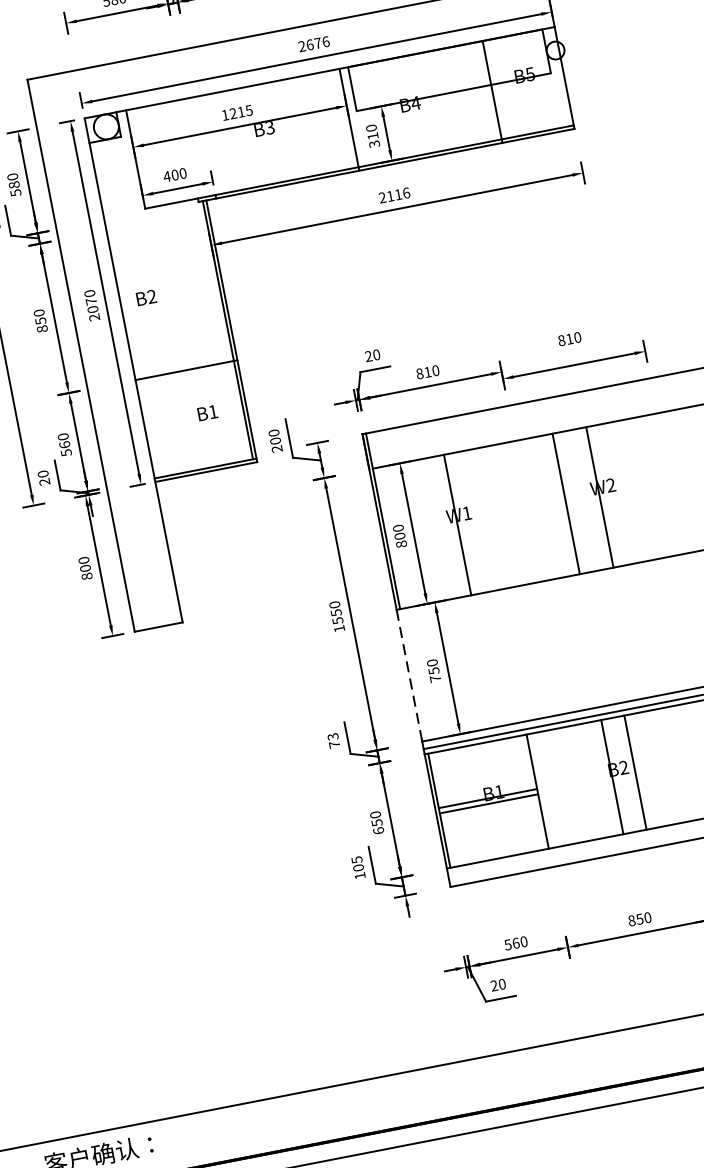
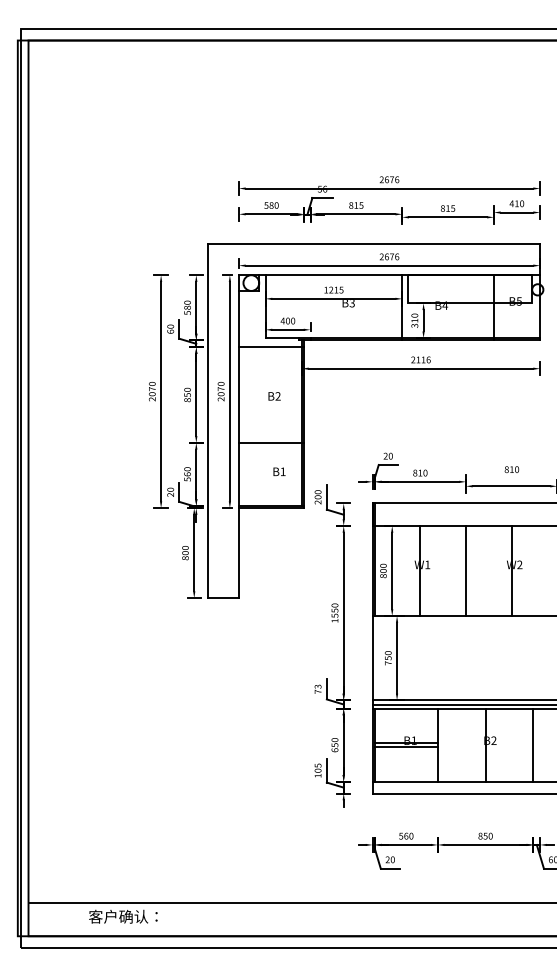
line: (157, 221) -> (271, 347), added
text: (146, 298) -> (274, 396), moved
line: (565, 504) -> (465, 571), moved
line: (409, 676) -> (372, 658), dashed -> solid
line: (635, 771) -> (533, 744), moved

